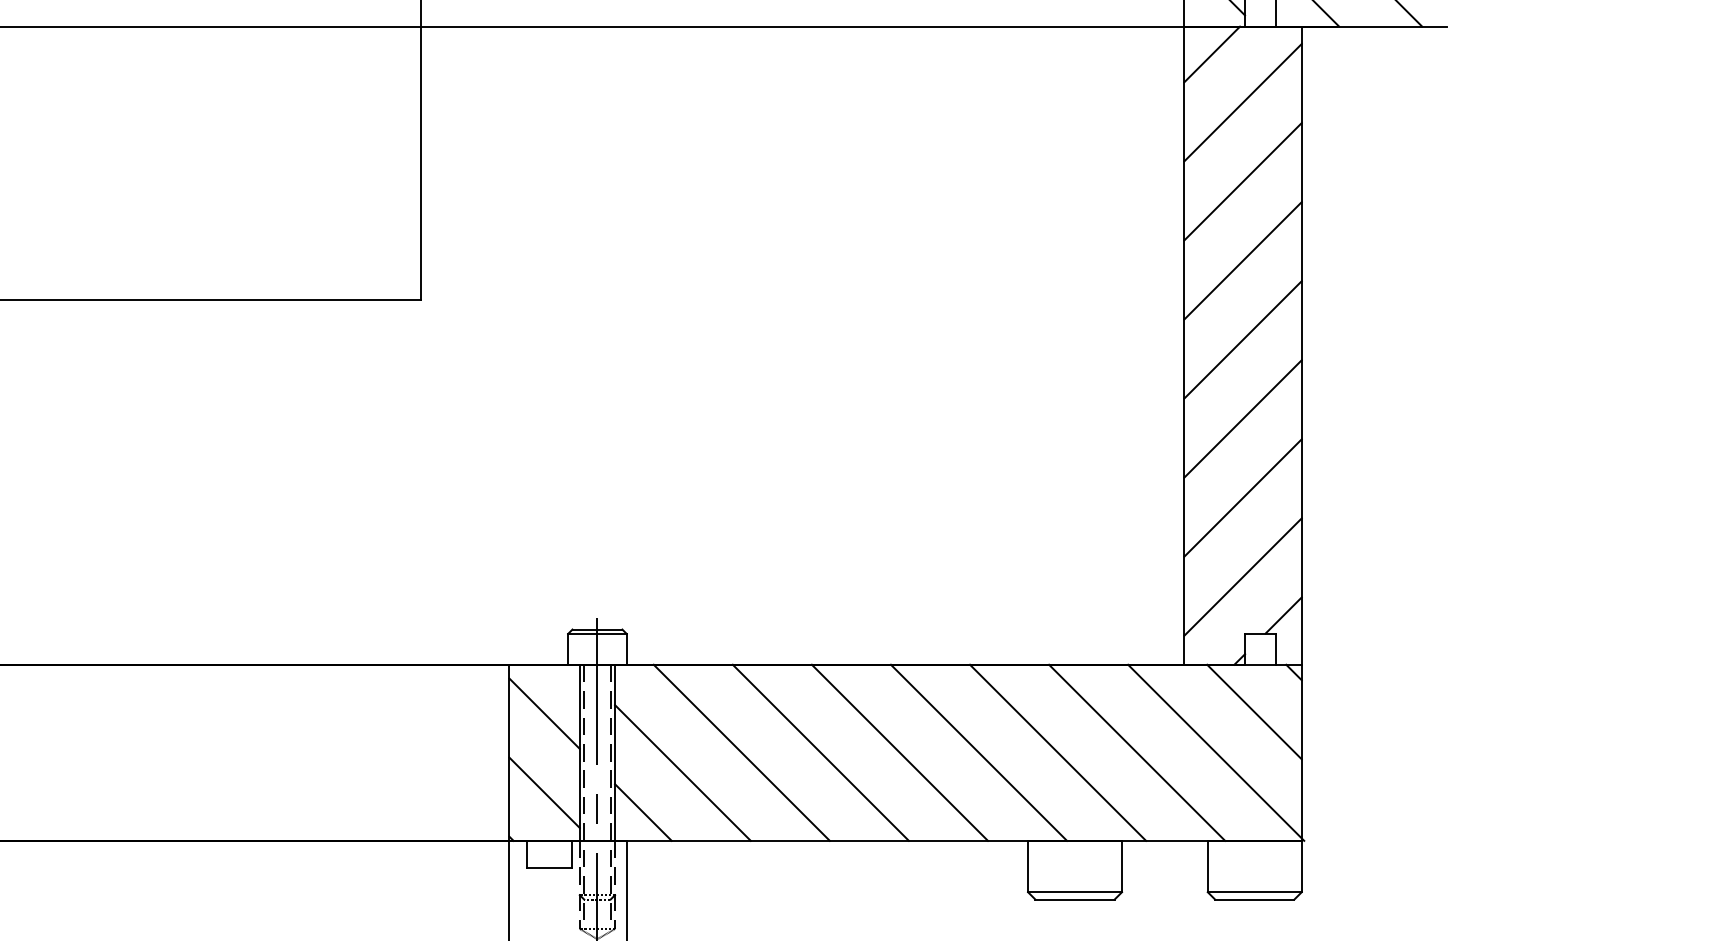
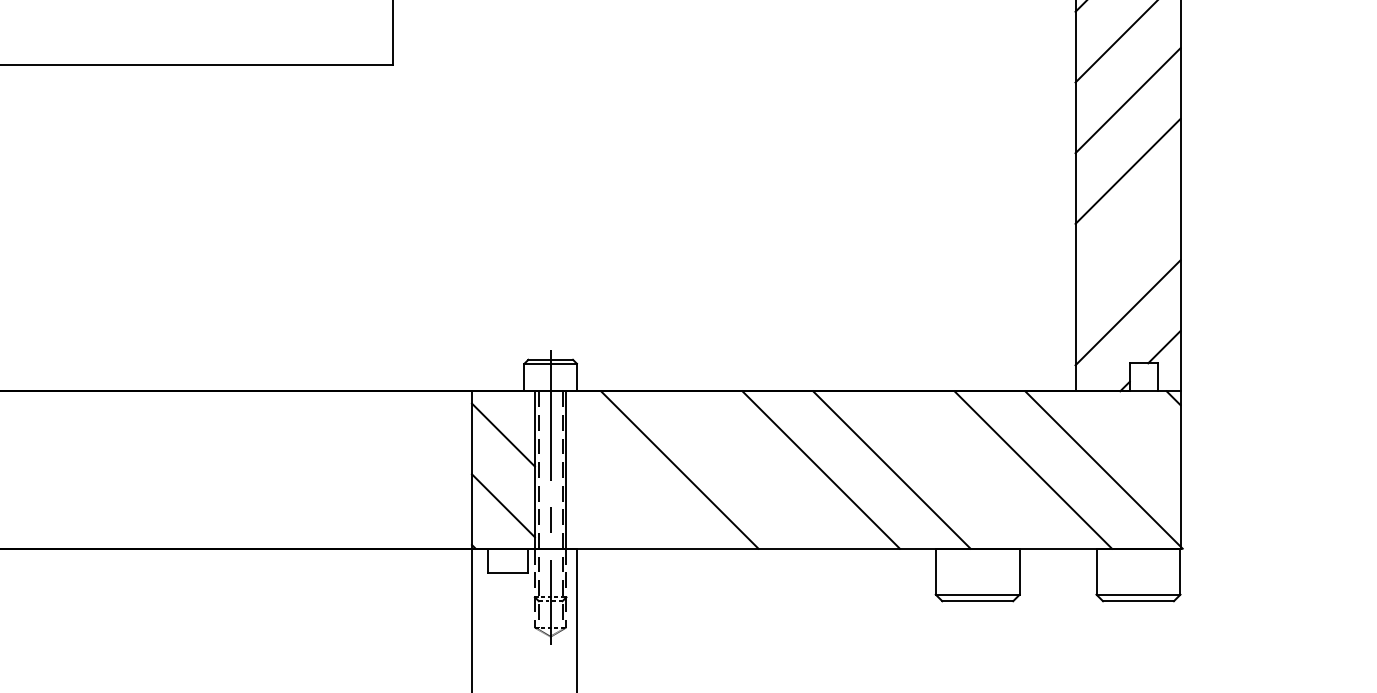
line: (1242, 497) -> (1127, 241), removed
line: (1254, 711) -> (1138, 433), removed
line: (820, 752) -> (750, 469), removed
line: (1058, 752) -> (962, 469), removed
line: (682, 772) -> (626, 487), removed
line: (643, 812) -> (591, 523), removed

